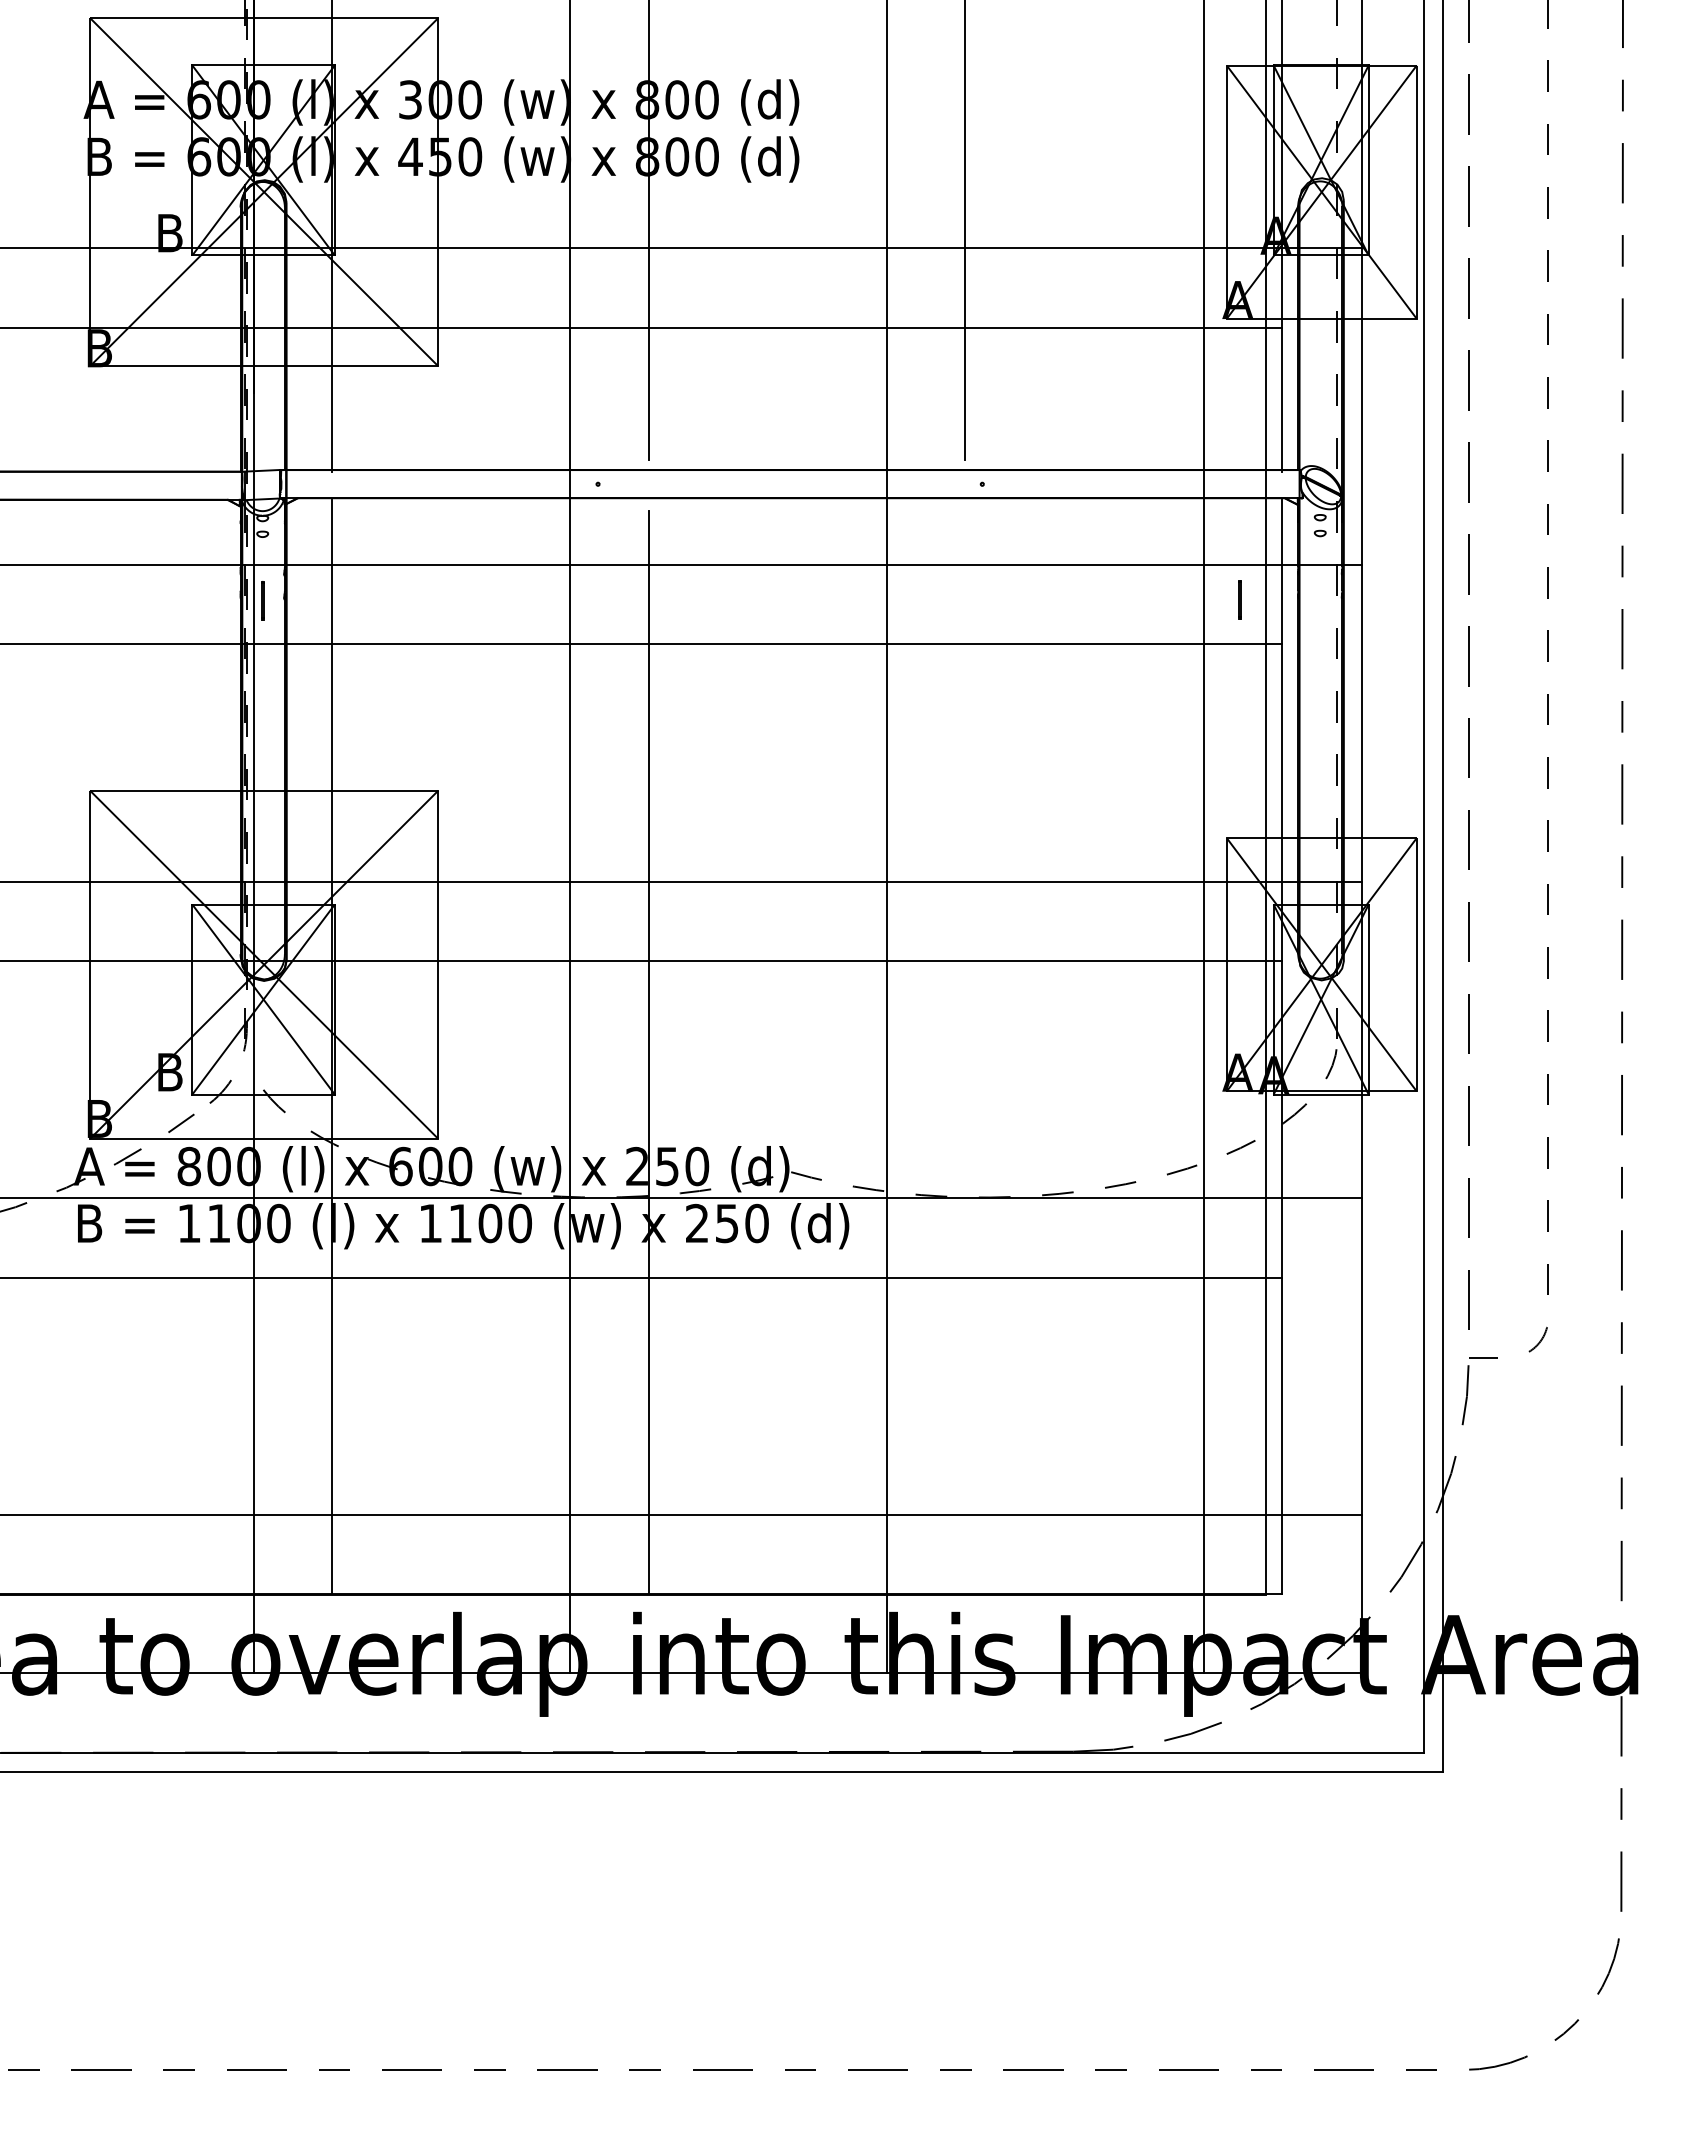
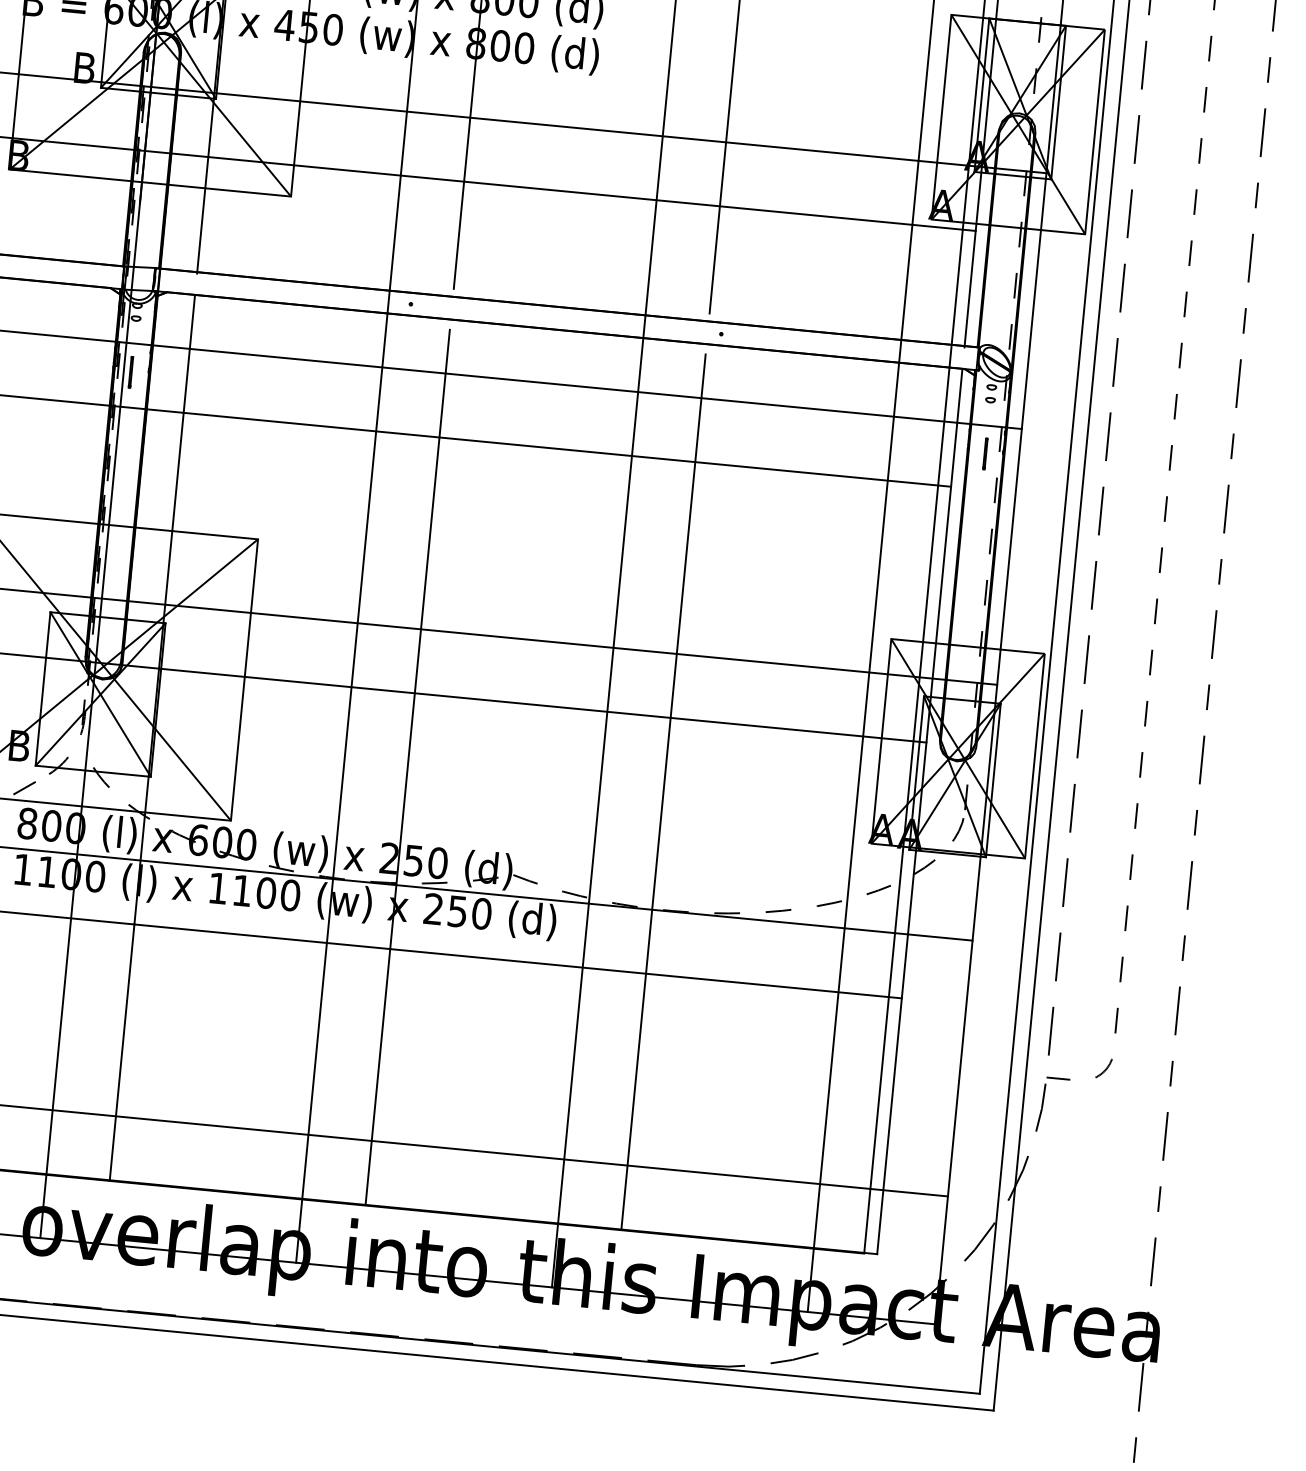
line: (1239, 599) -> (984, 453), moved
line: (965, 1052) -> (663, 791), added

